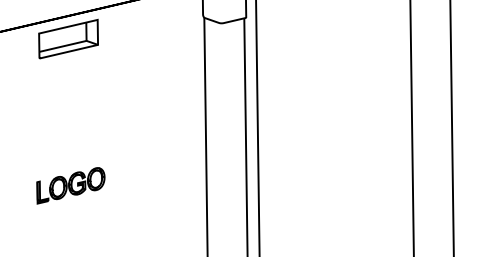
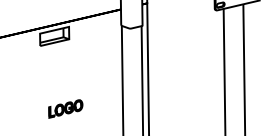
part: (70, 184) -> (65, 108), moved

